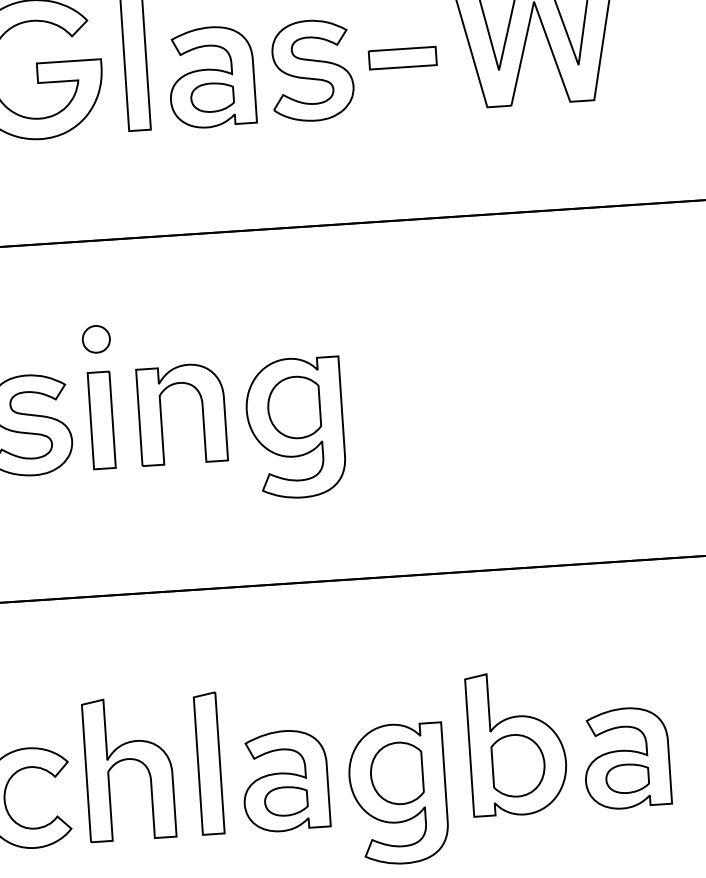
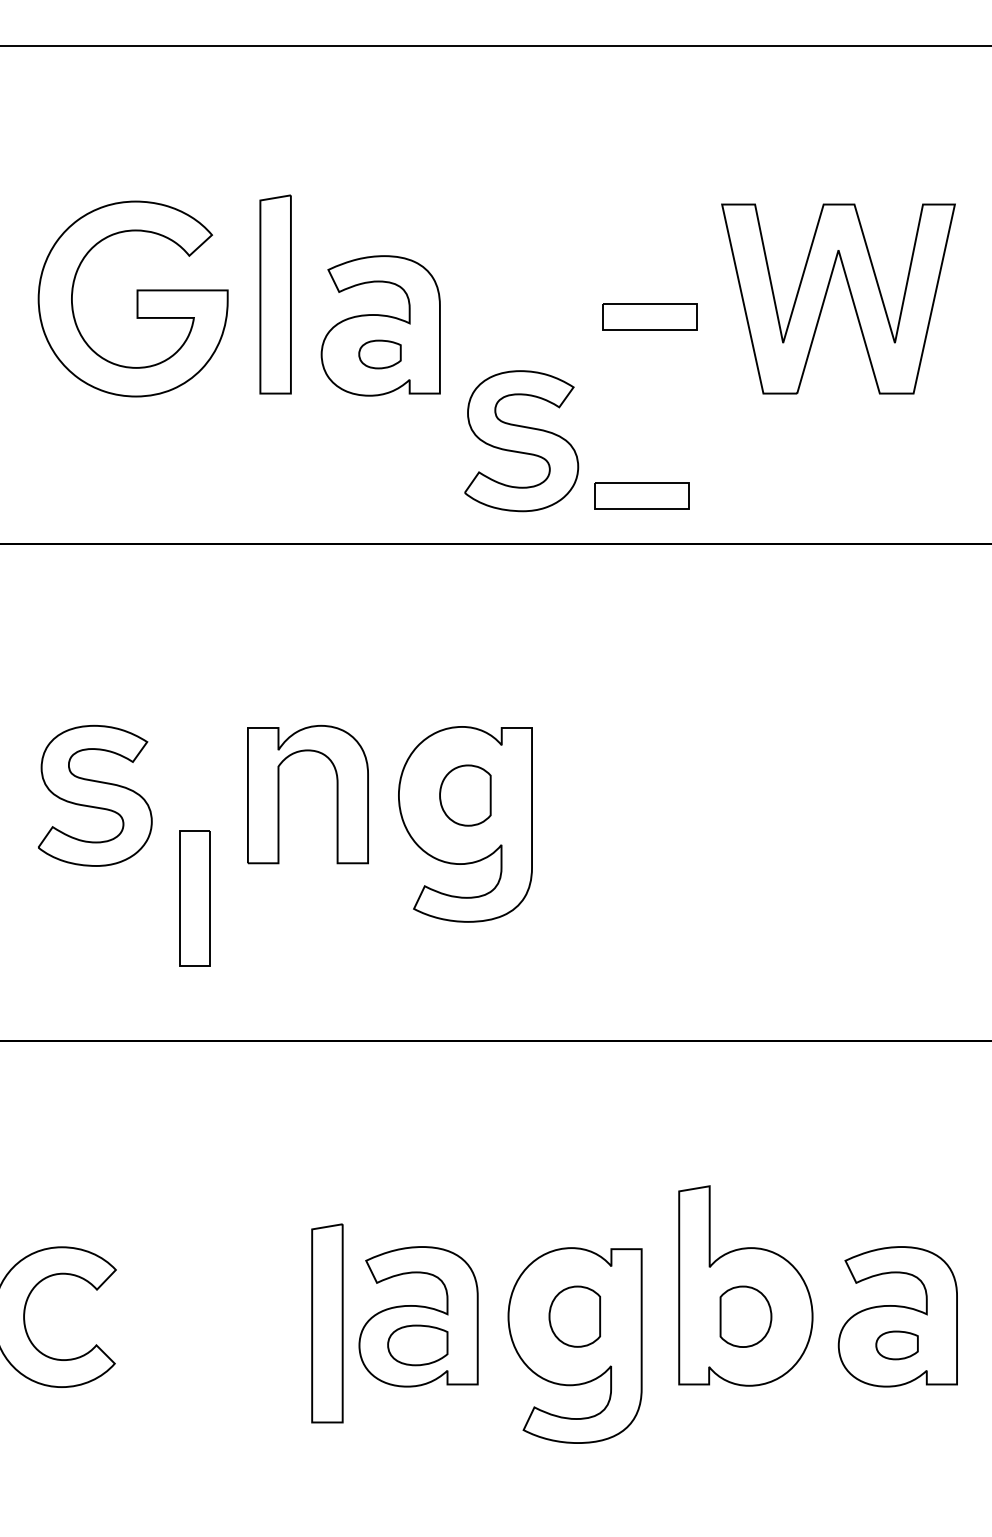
part: (311, 71) -> (521, 441), moved
part: (212, 97) -> (379, 354), size x0.7
part: (405, 185) -> (641, 495), added
part: (96, 339) -> (195, 681), removed
part: (294, 407) -> (465, 795), size x0.7
part: (101, 420) -> (194, 898), moved
part: (128, 759) -> (201, 1272), removed
part: (209, 763) -> (327, 1323), moved
part: (518, 765) -> (745, 1316), size x0.7
part: (396, 773) -> (574, 1316), size x0.7
part: (627, 778) -> (896, 1345), size x0.7

